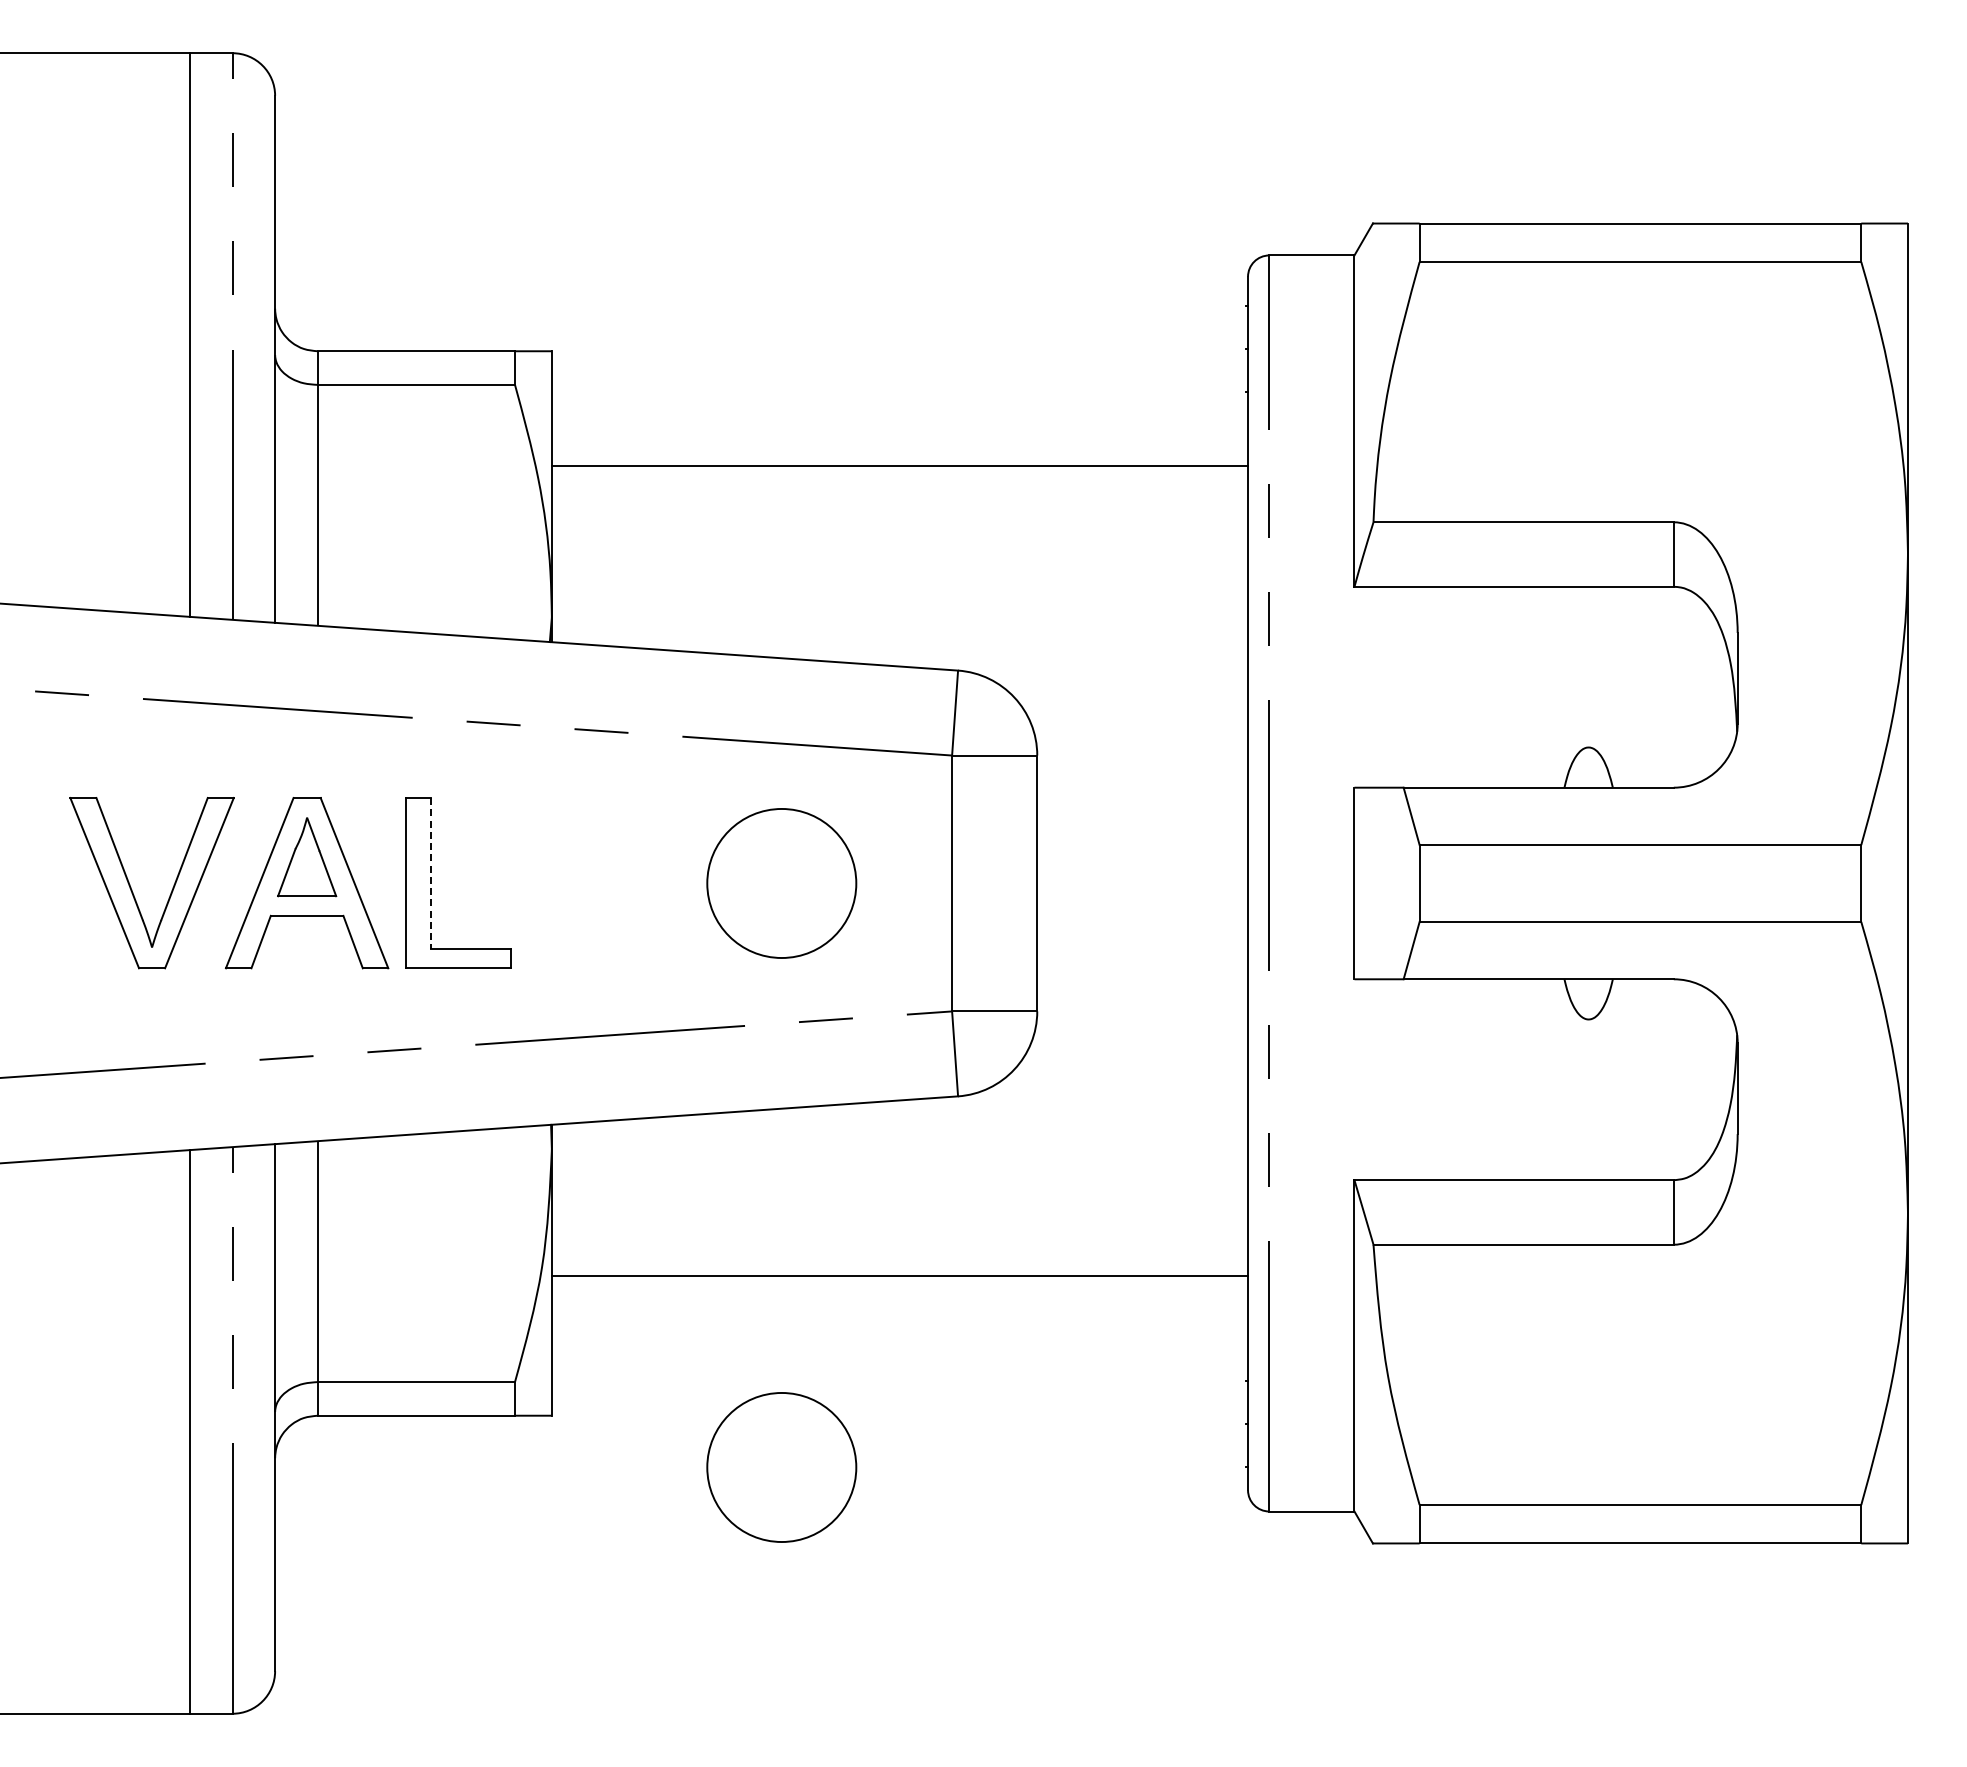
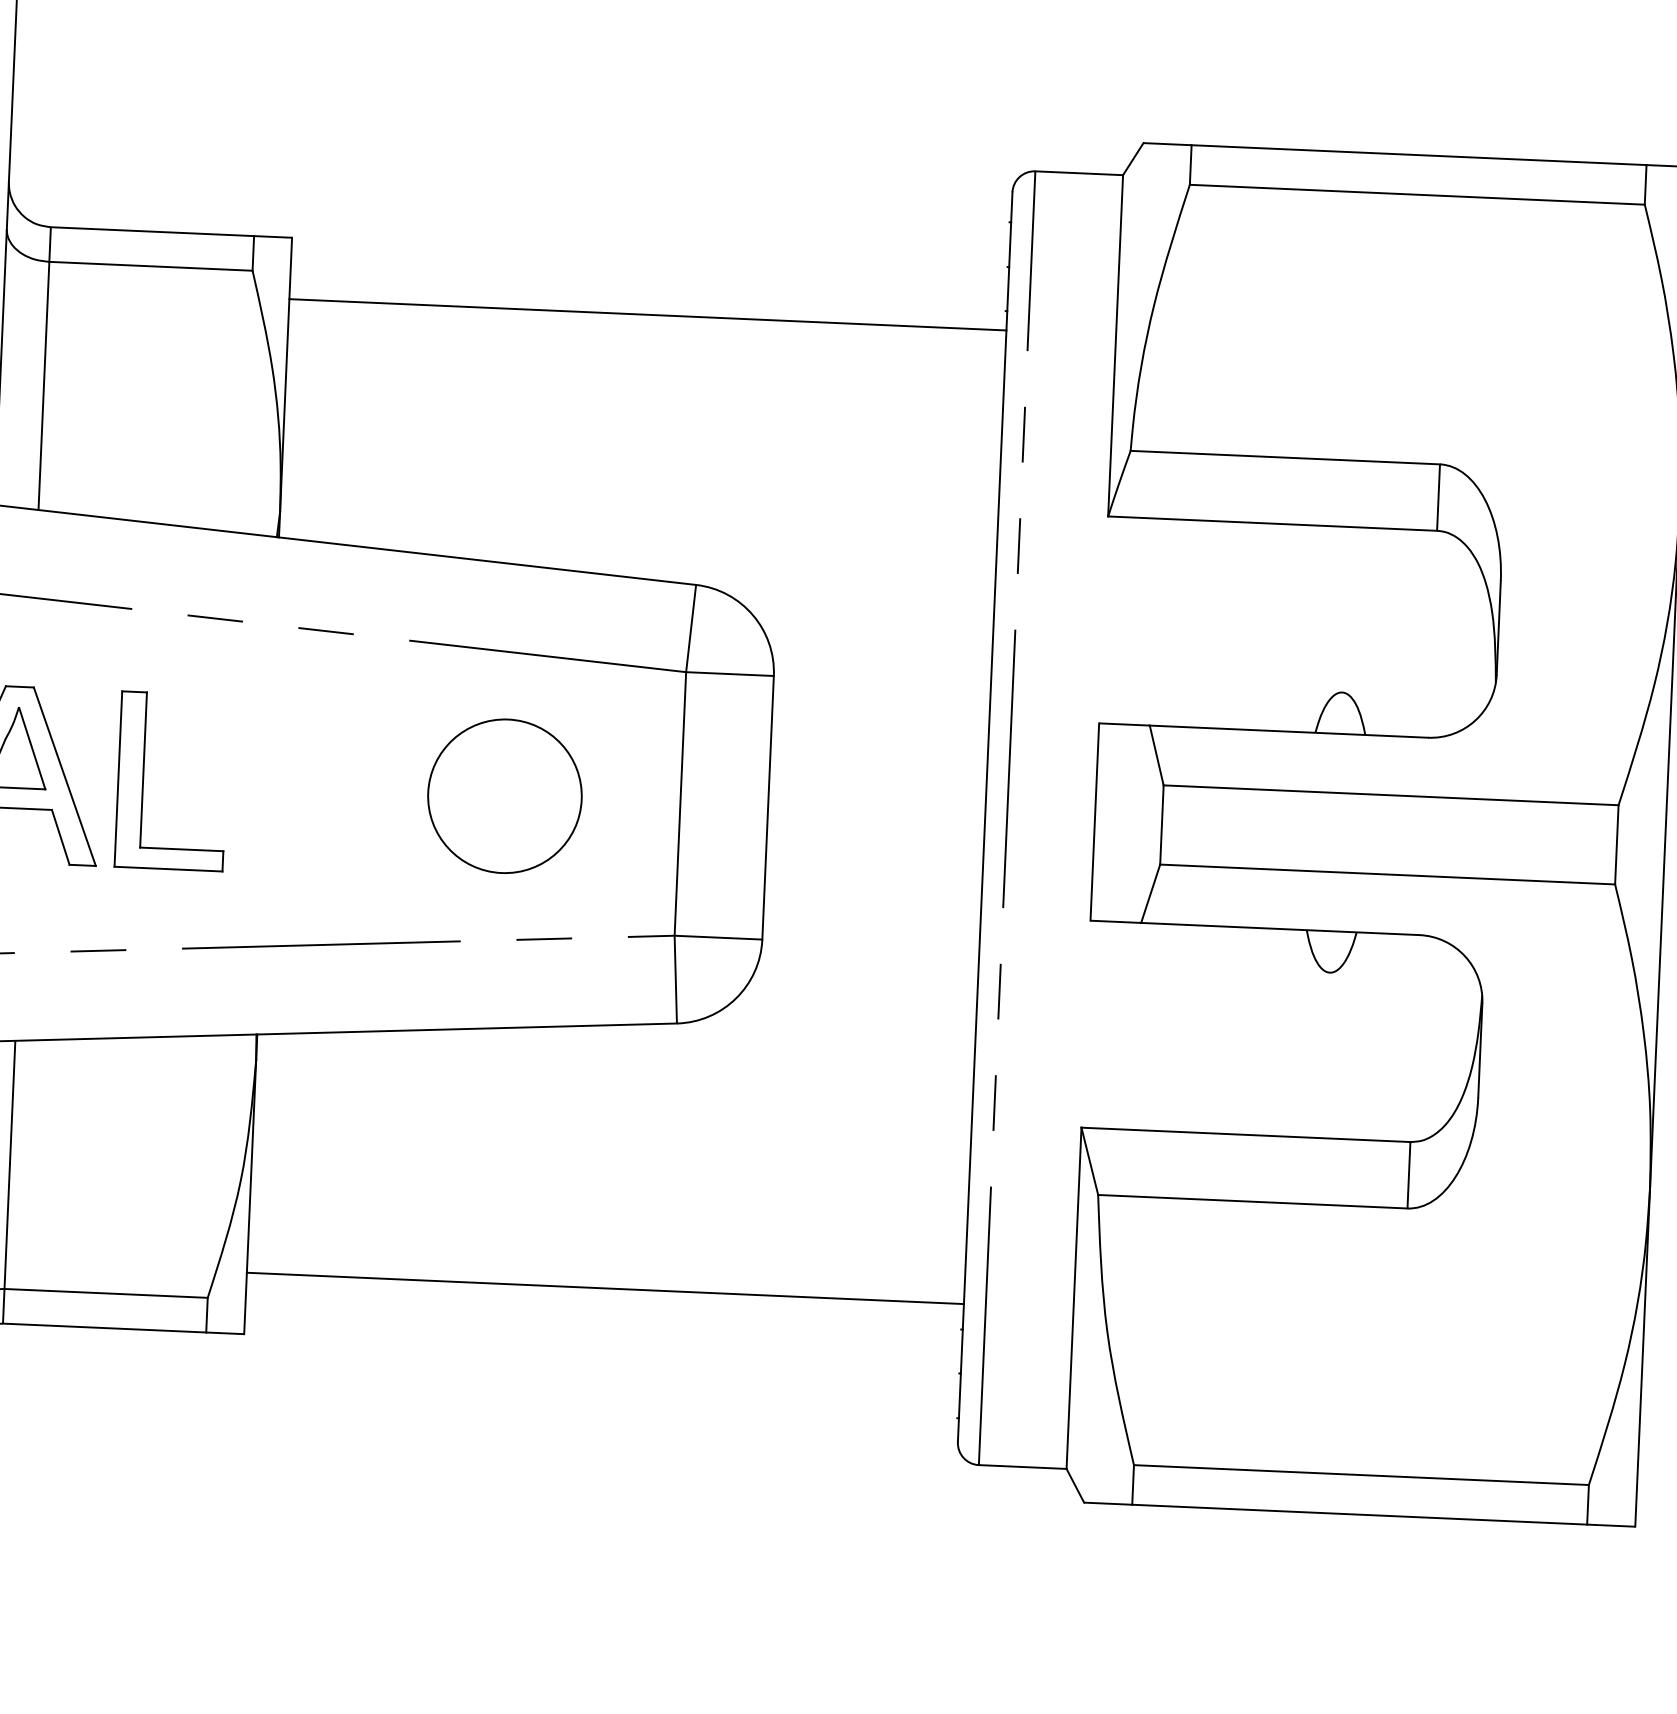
line: (899, 465) -> (647, 314), moved
line: (430, 873) -> (143, 770), dashed -> solid
line: (899, 1276) -> (604, 1288), moved
circle: (781, 1467) -> (478, 1397), removed

